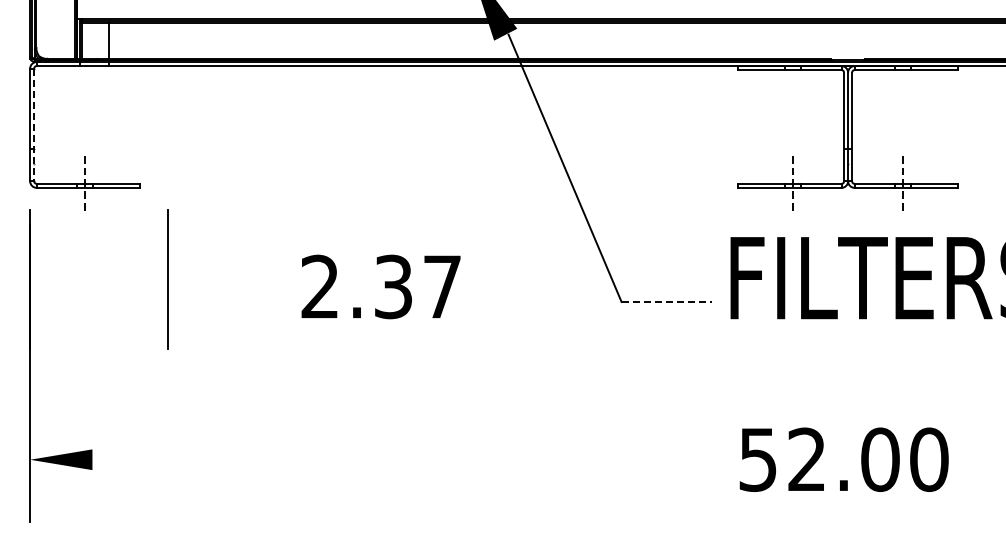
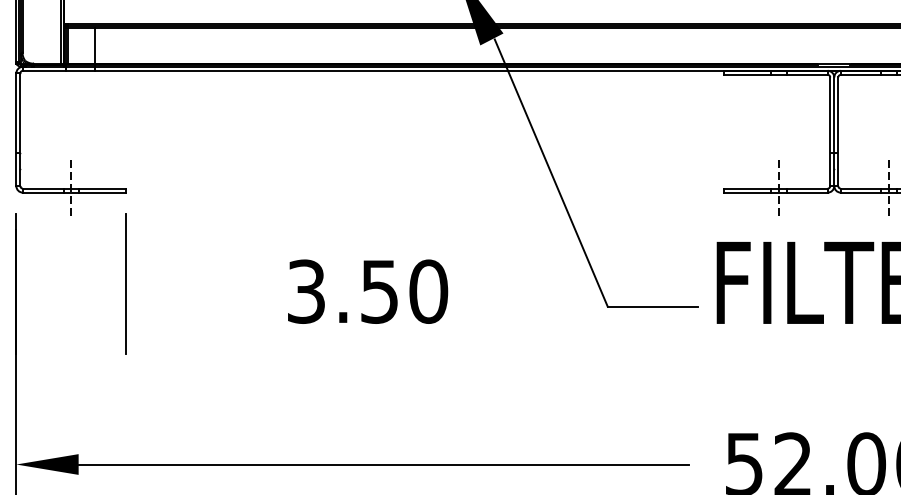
line: (34, 125) -> (20, 130), dashed -> solid
line: (167, 279) -> (125, 284), moved
text: (381, 286) -> (367, 291), 2.37 -> 3.50
line: (667, 302) -> (653, 307), dashed -> solid
line: (397, 459) -> (383, 464), added

